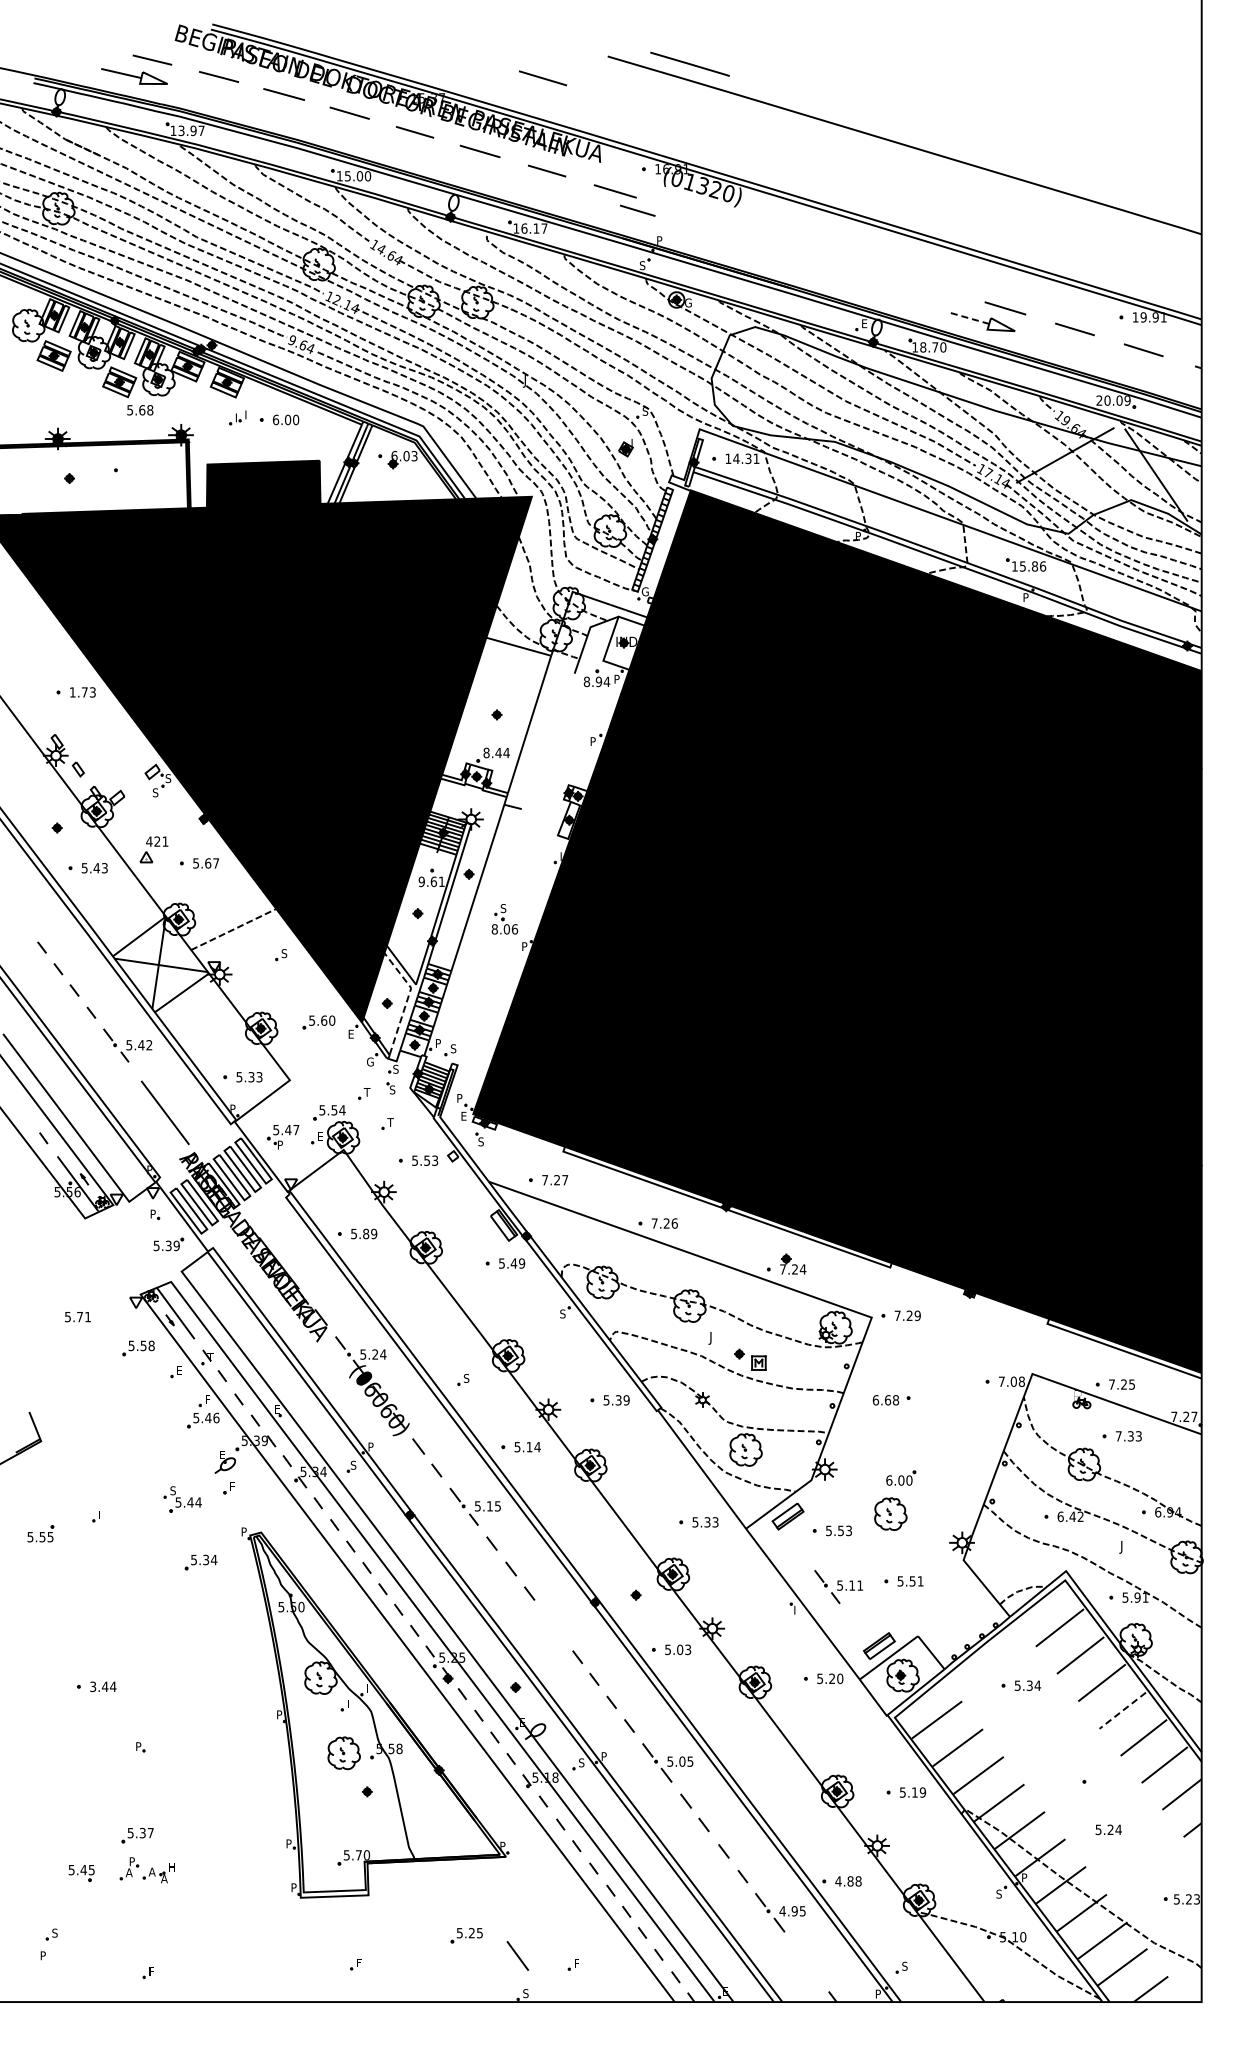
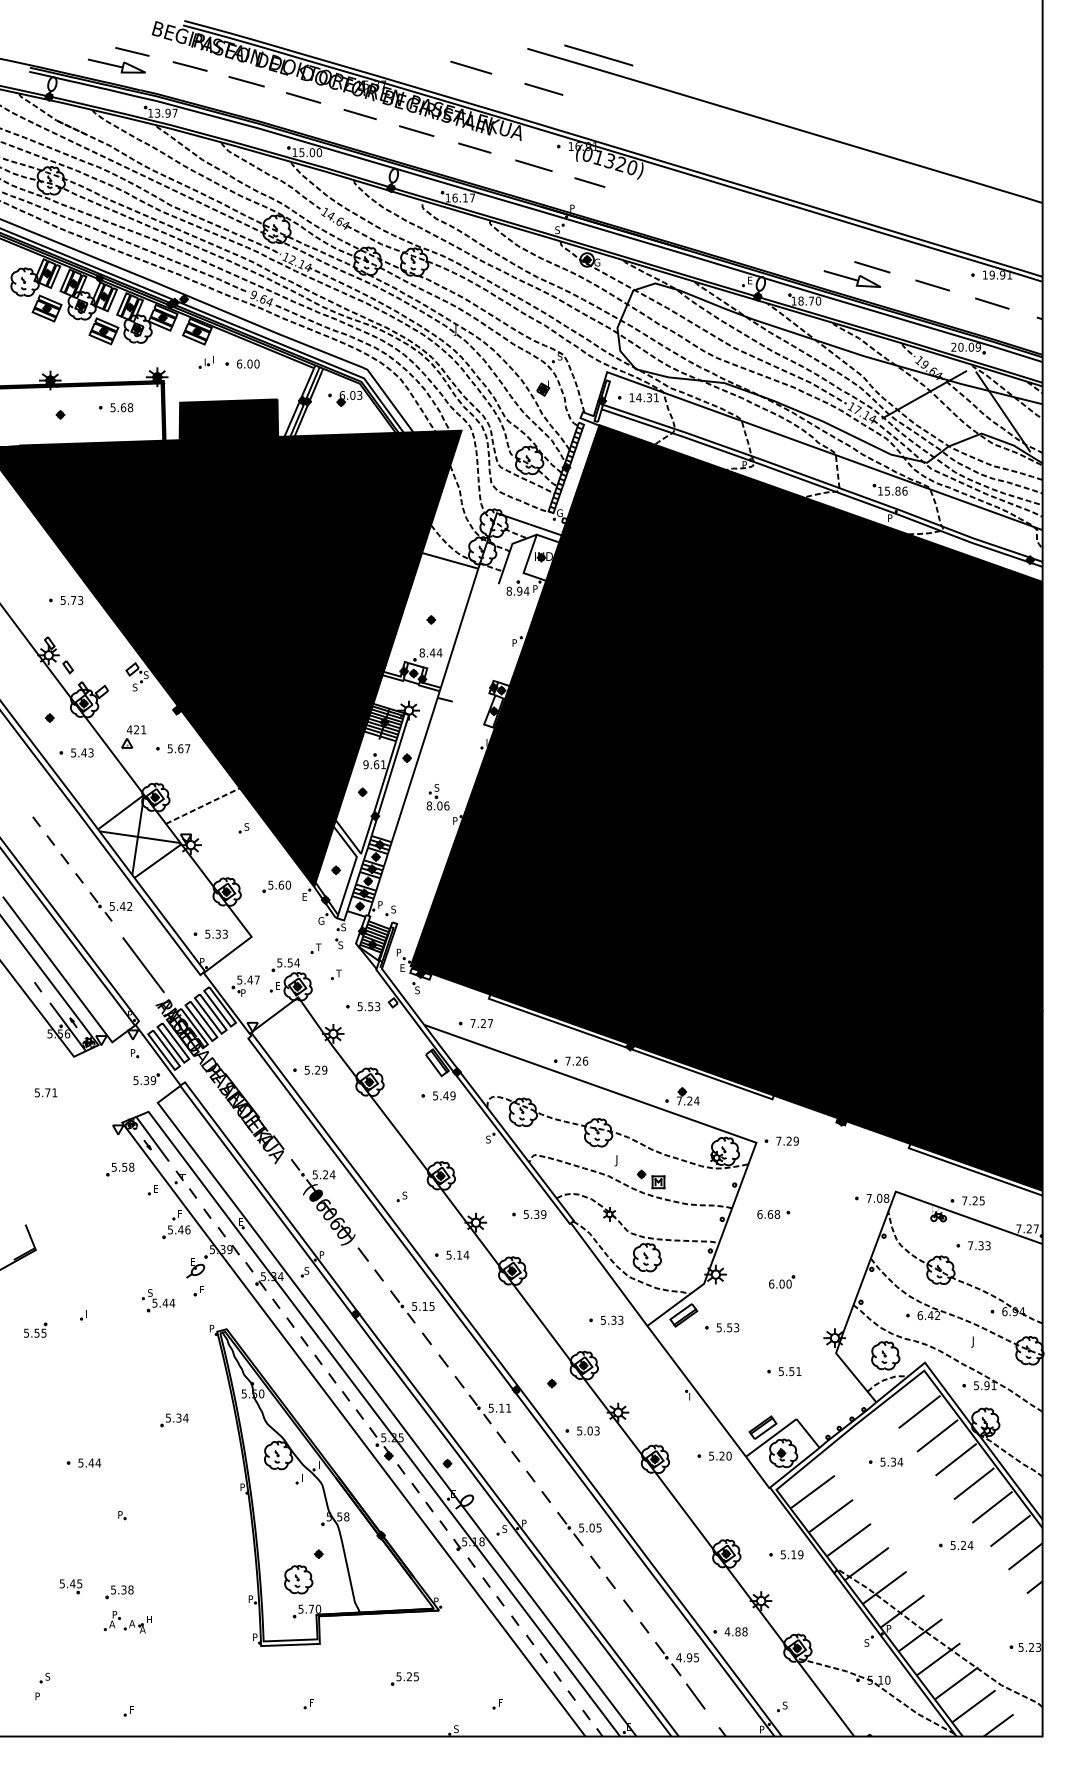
line: (626, 103) -> (543, 89), added
line: (637, 210) -> (589, 182), moved
line: (969, 318) -> (841, 276), dashed -> solid
text: (140, 410) -> (122, 407), moved
text: (72, 692) -> (63, 600), 1.73 -> 5.73
line: (407, 999) -> (353, 866), dashed -> solid
text: (366, 1234) -> (318, 1070), 5.89 -> 5.29
text: (77, 1317) -> (45, 1093), moved
part: (890, 1513) -> (885, 1355), moved
part: (200, 1562) -> (174, 1420), moved
part: (838, 1587) -> (489, 1409), moved
text: (93, 1685) -> (81, 1461), 3.44 -> 5.44
line: (1122, 1711) -> (973, 1484), dashed -> solid
part: (343, 1753) -> (298, 1579), moved
text: (1108, 1829) -> (961, 1545), moved
text: (150, 1832) -> (130, 1589), 5.37 -> 5.38
part: (81, 1873) -> (70, 1586), moved
line: (517, 1955) -> (695, 1696), moved

